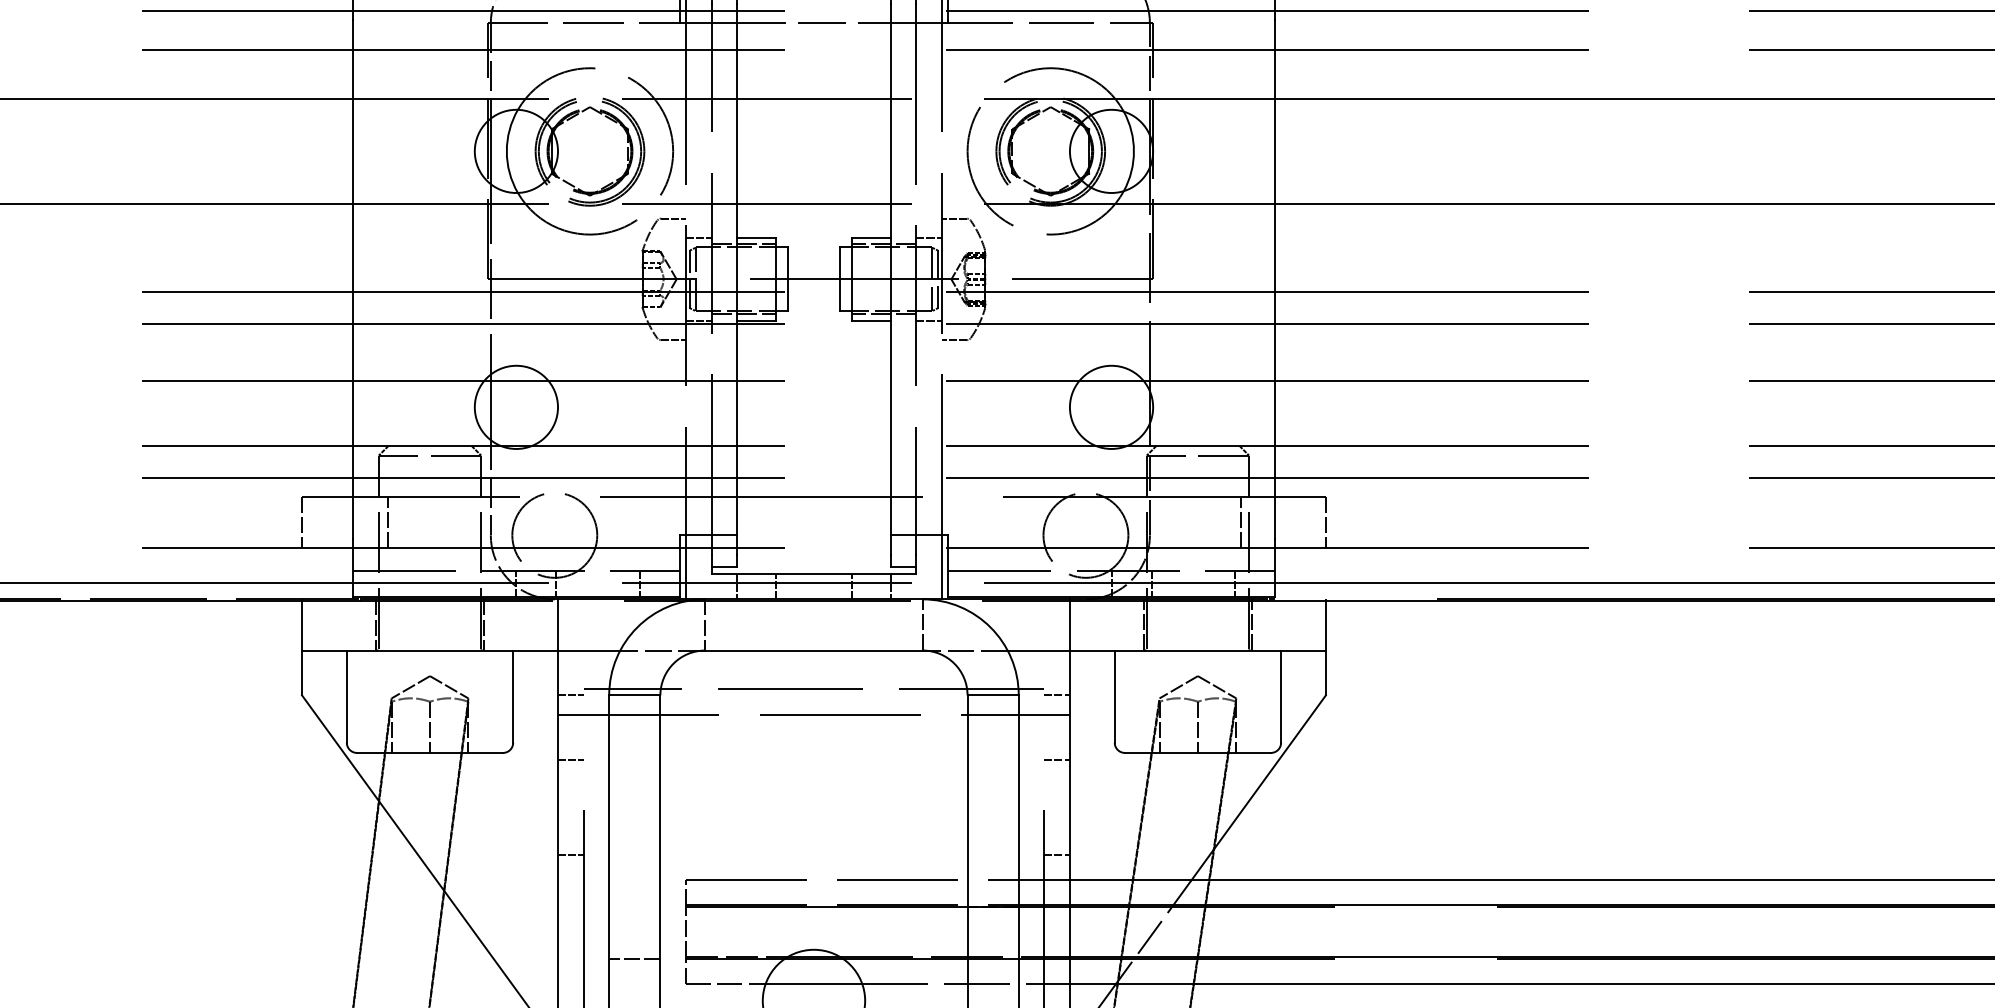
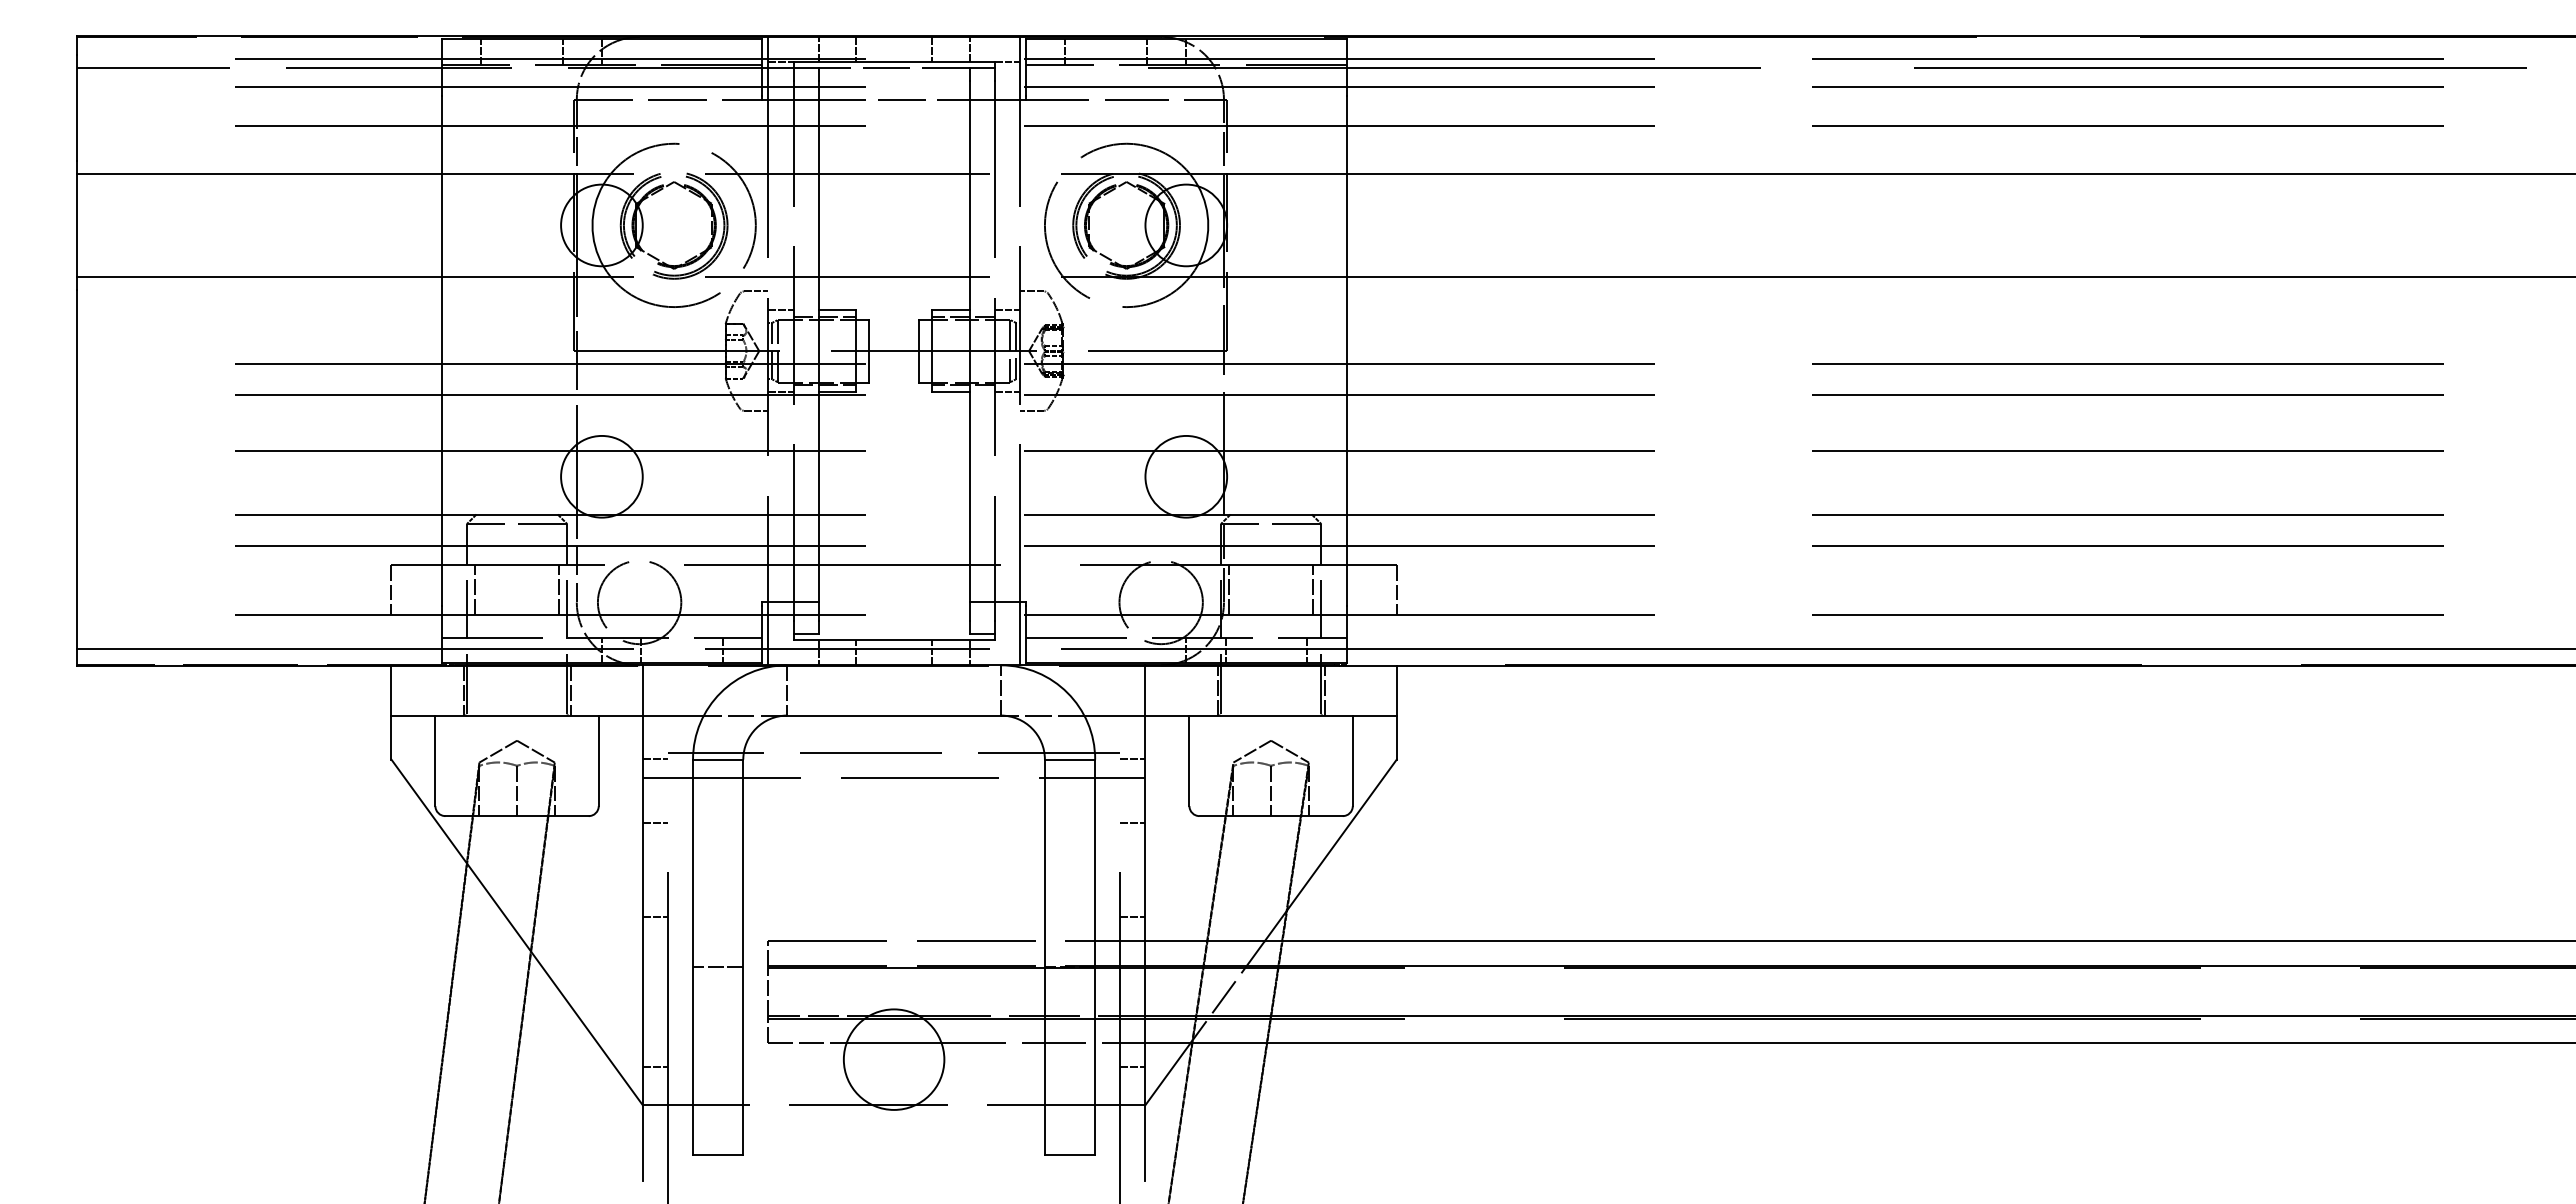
line: (472, 522) -> (558, 589), added
line: (1155, 522) -> (1229, 589), added
line: (635, 959) -> (718, 966), moved

